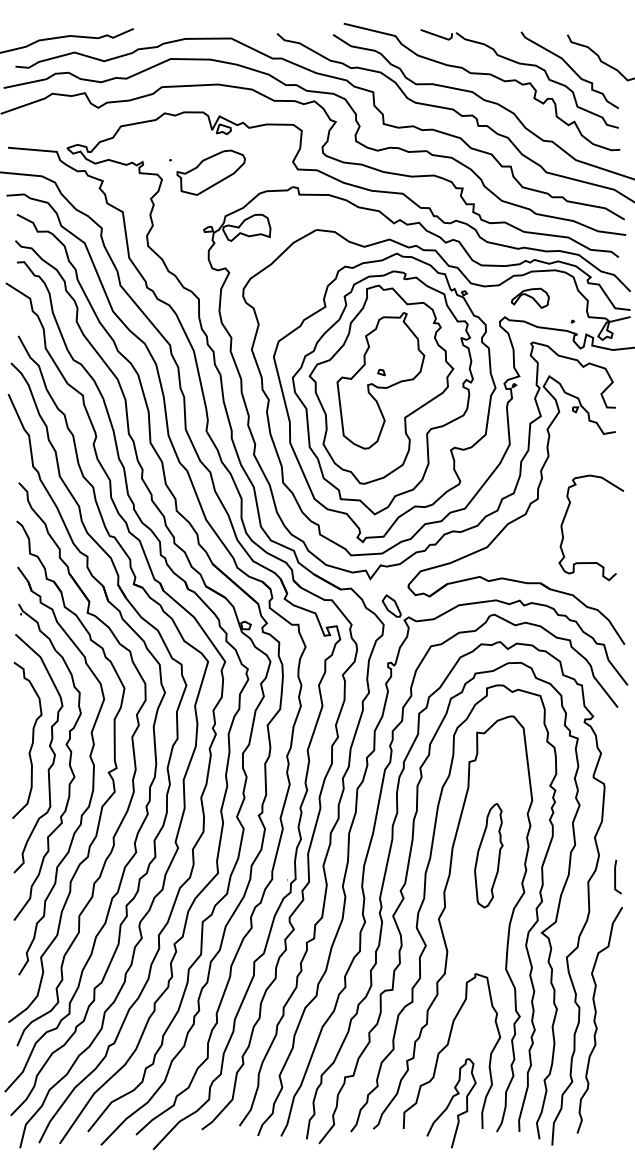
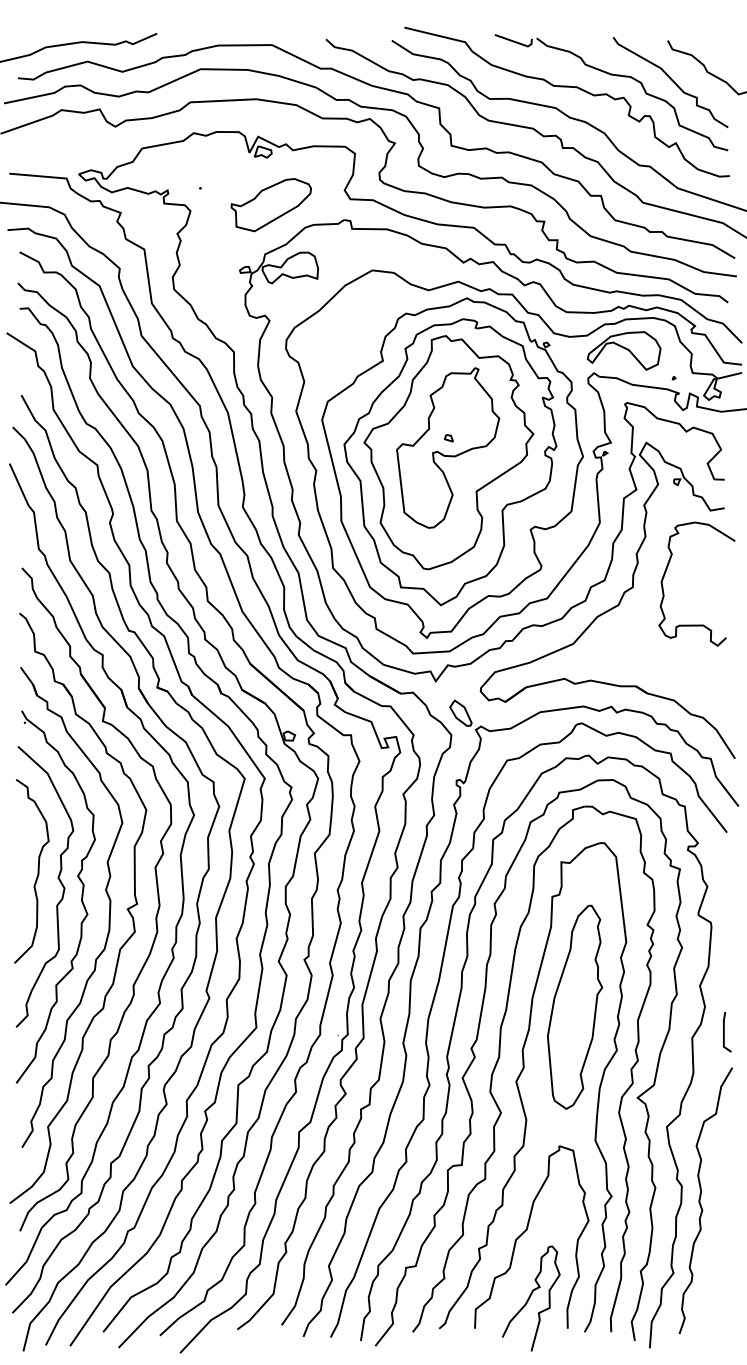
part: (210, 173) -> (270, 205), moved
part: (529, 297) -> (623, 350), size x1.67
part: (565, 517) -> (666, 572), moved
part: (489, 855) -> (575, 1006), size x1.67

